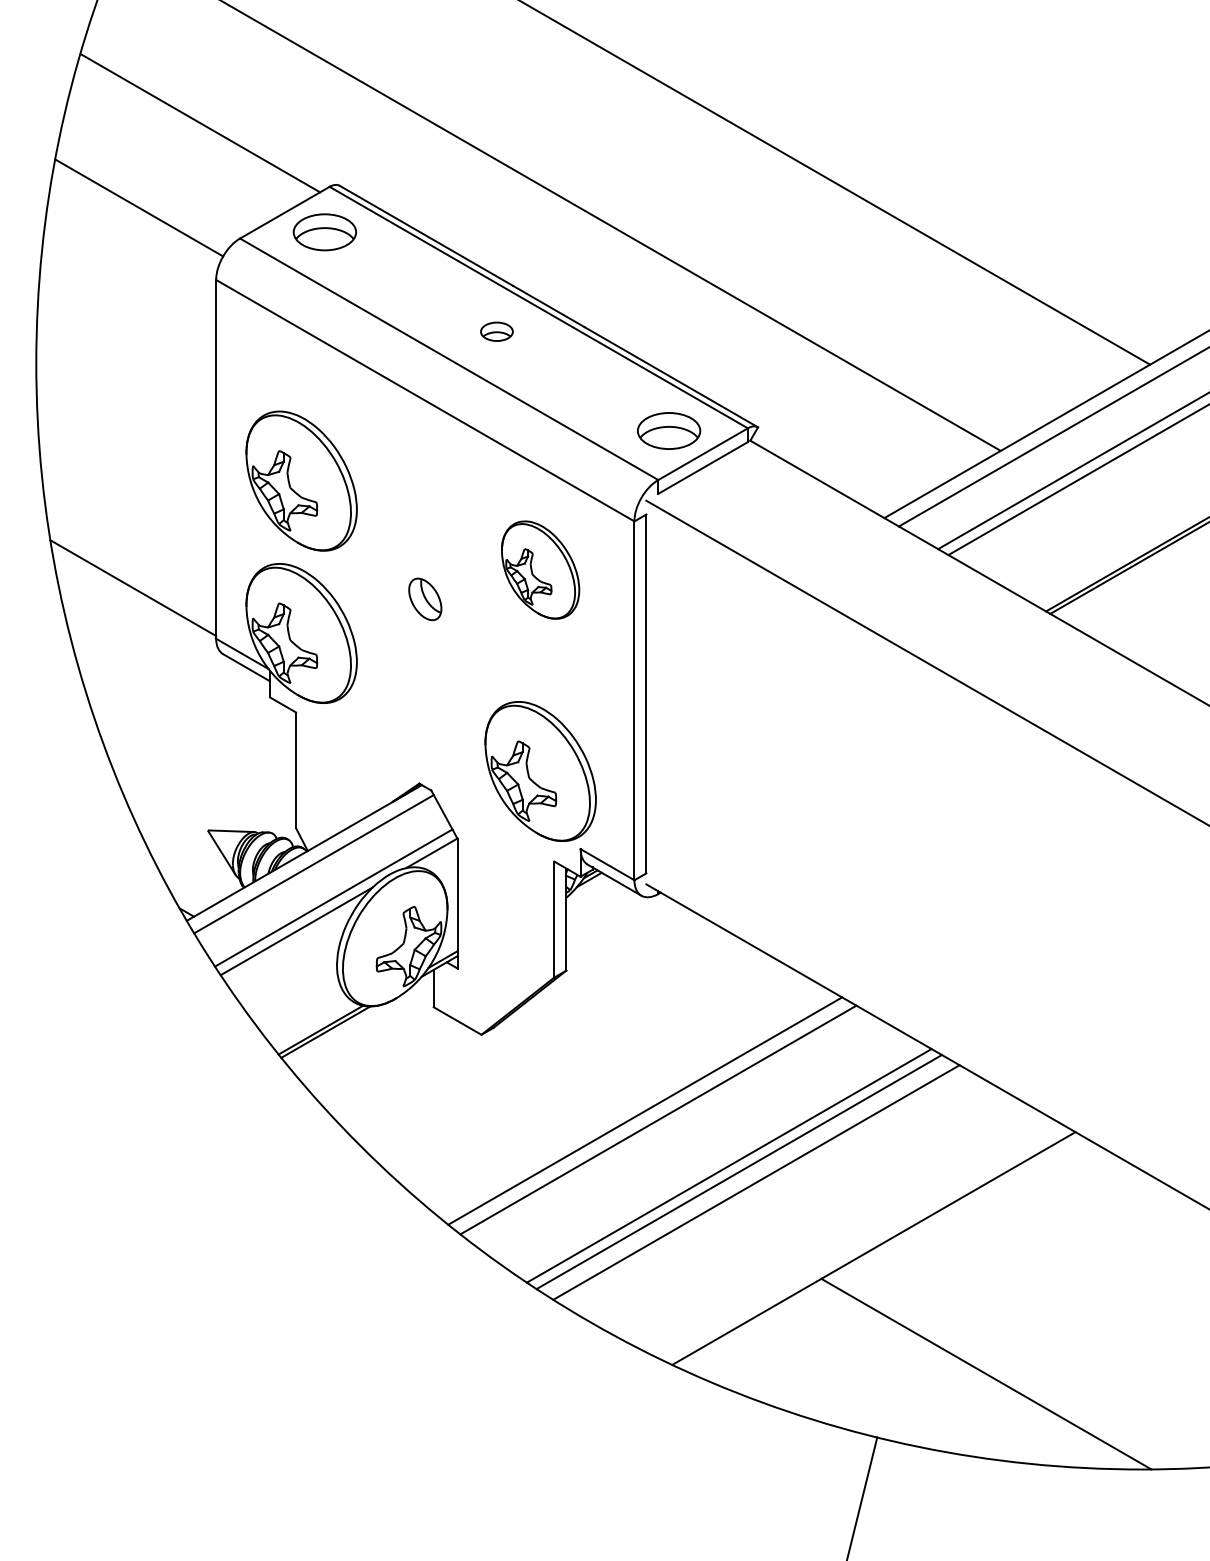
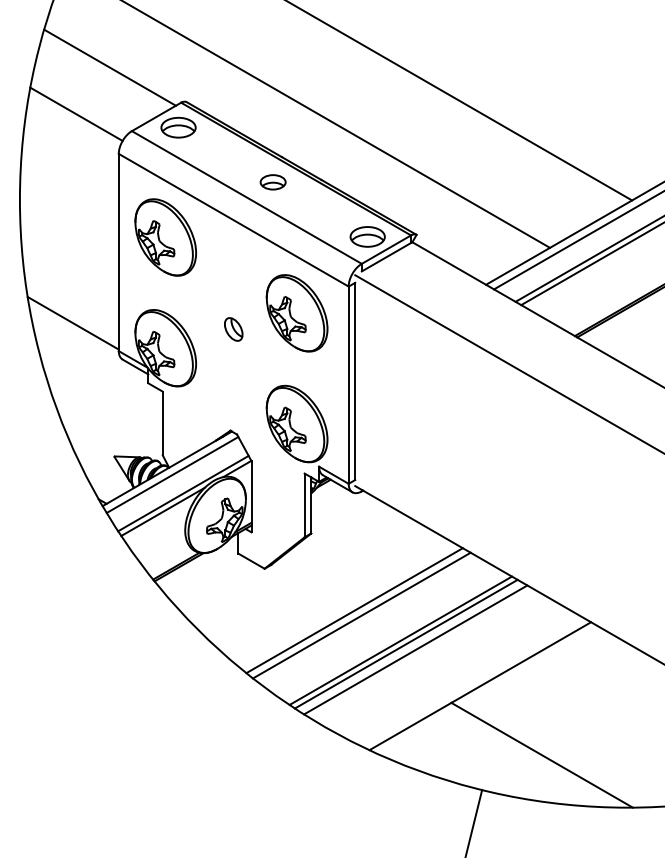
part: (495, 331) -> (272, 182), size x1.43
part: (301, 481) -> (165, 237), moved
part: (539, 570) -> (296, 313), size x1.43

